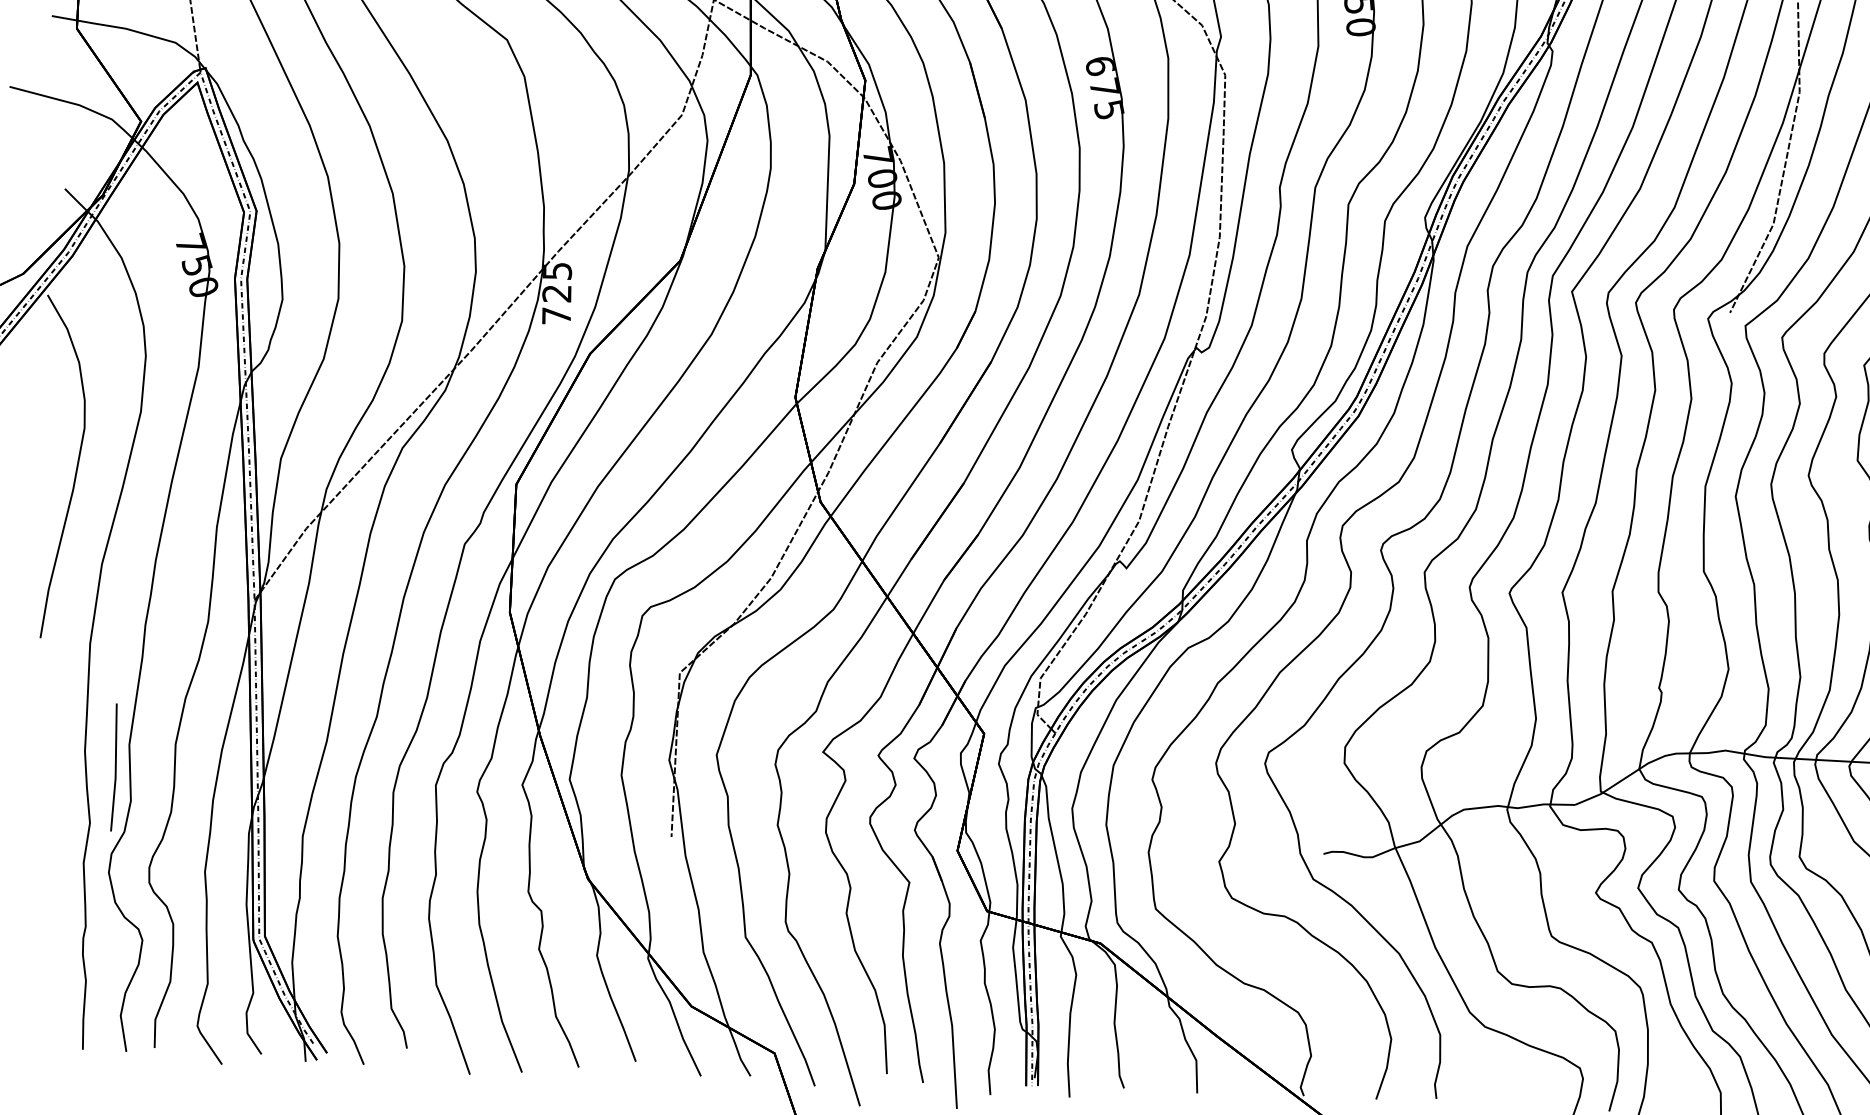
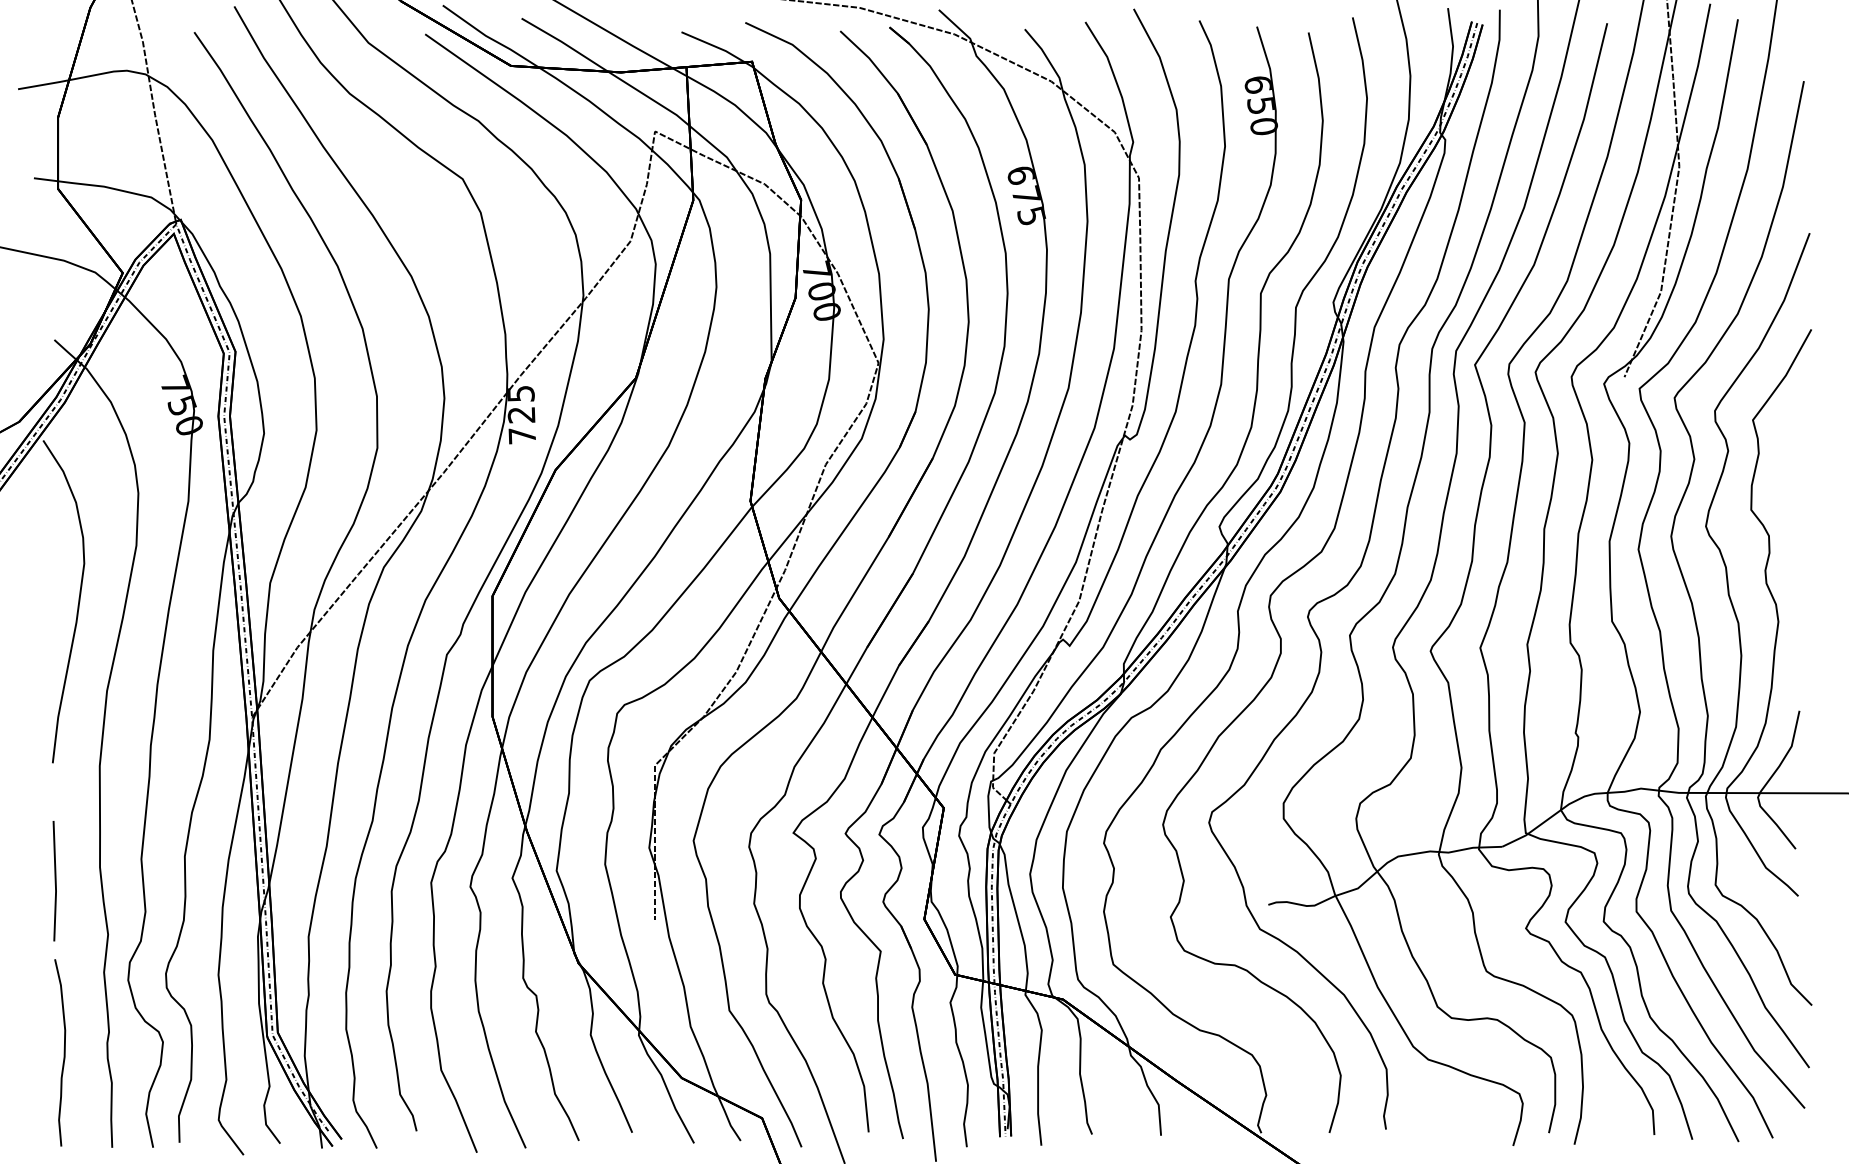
line: (114, 767) -> (54, 881), moved
curve: (36, 945) -> (63, 1052), added

